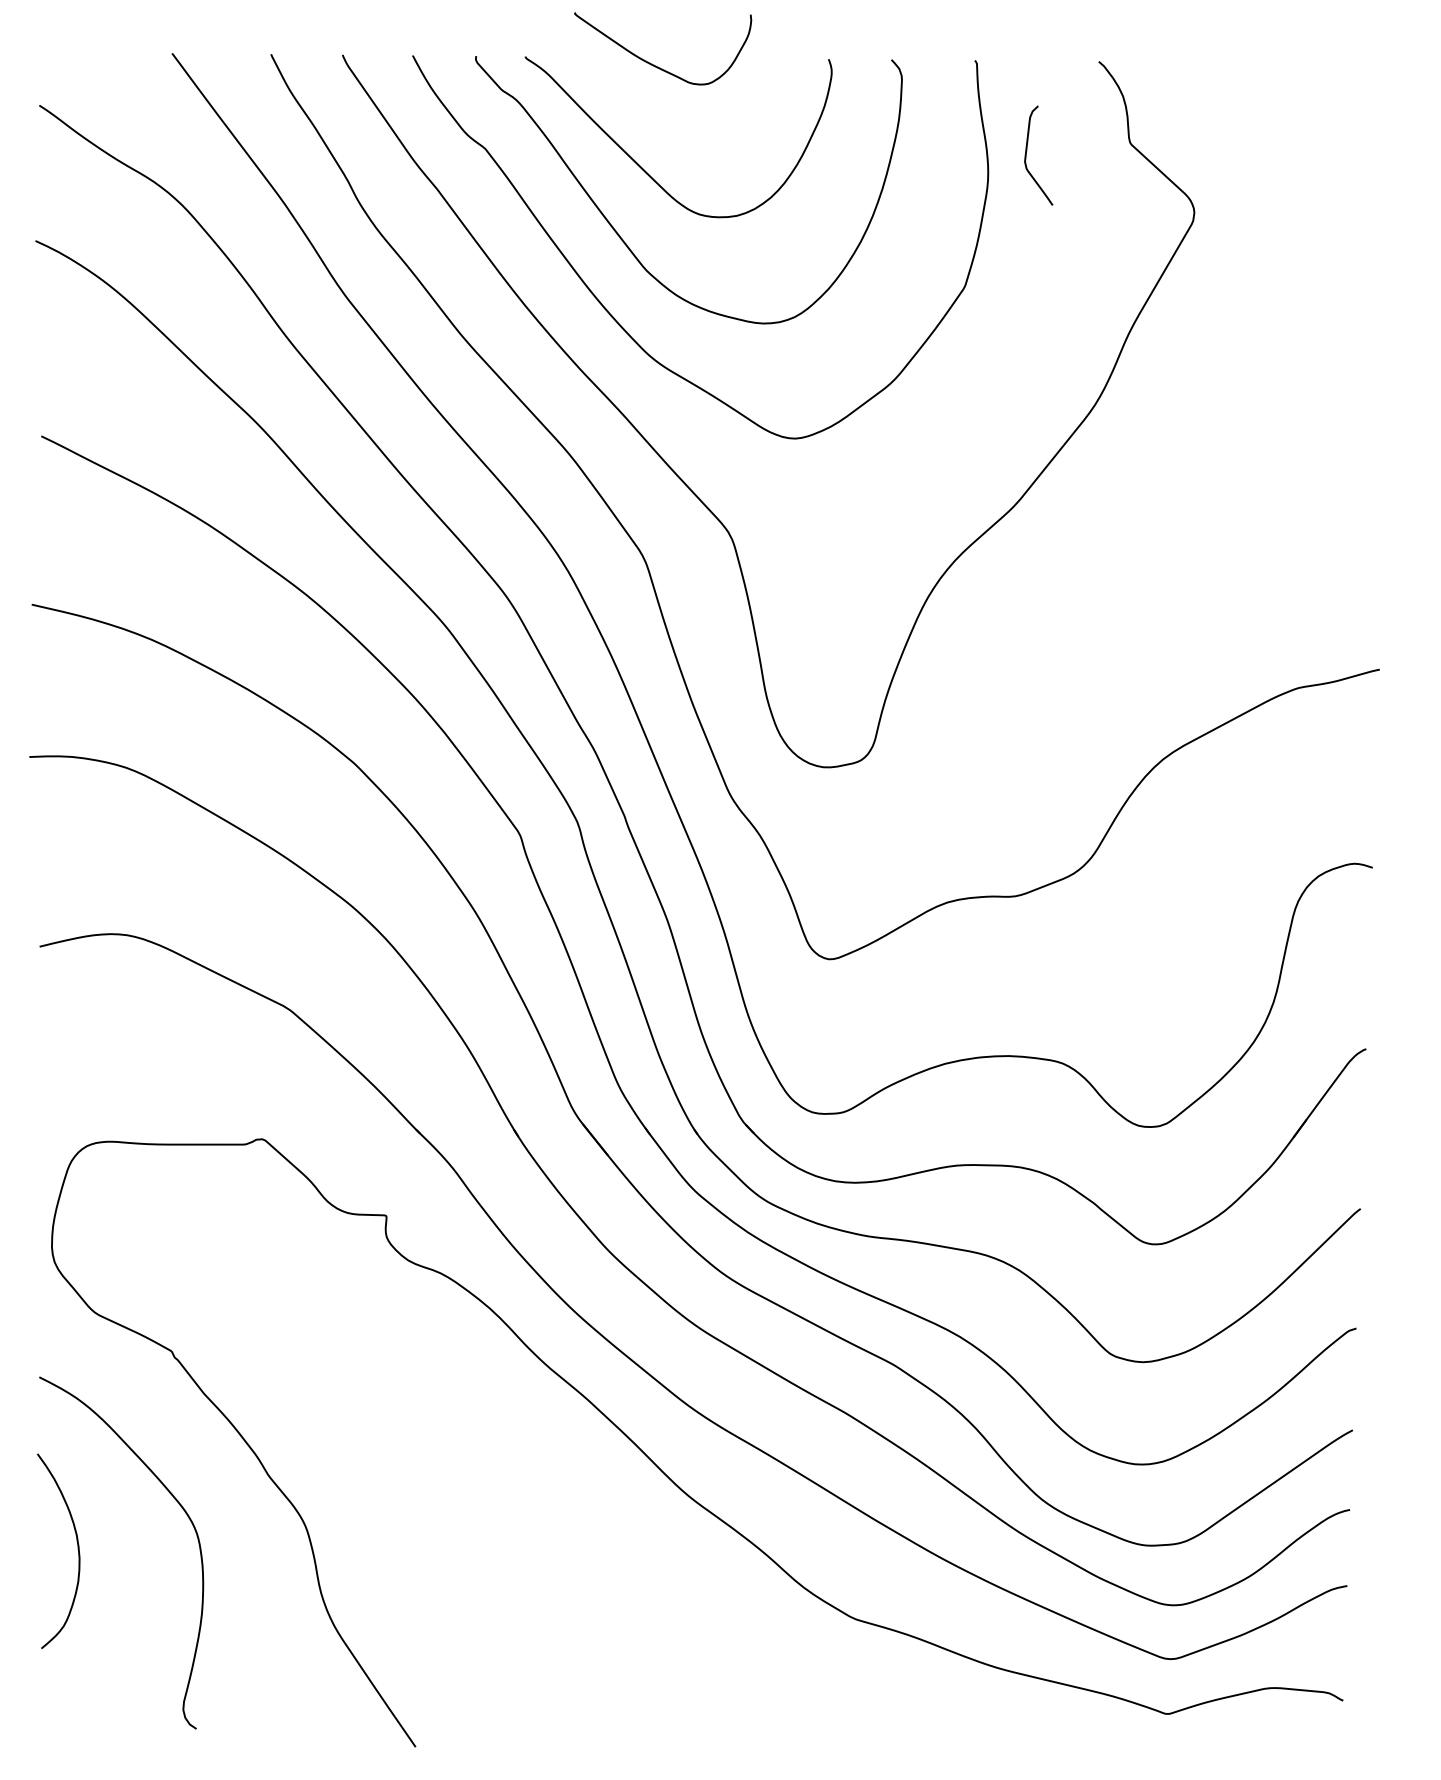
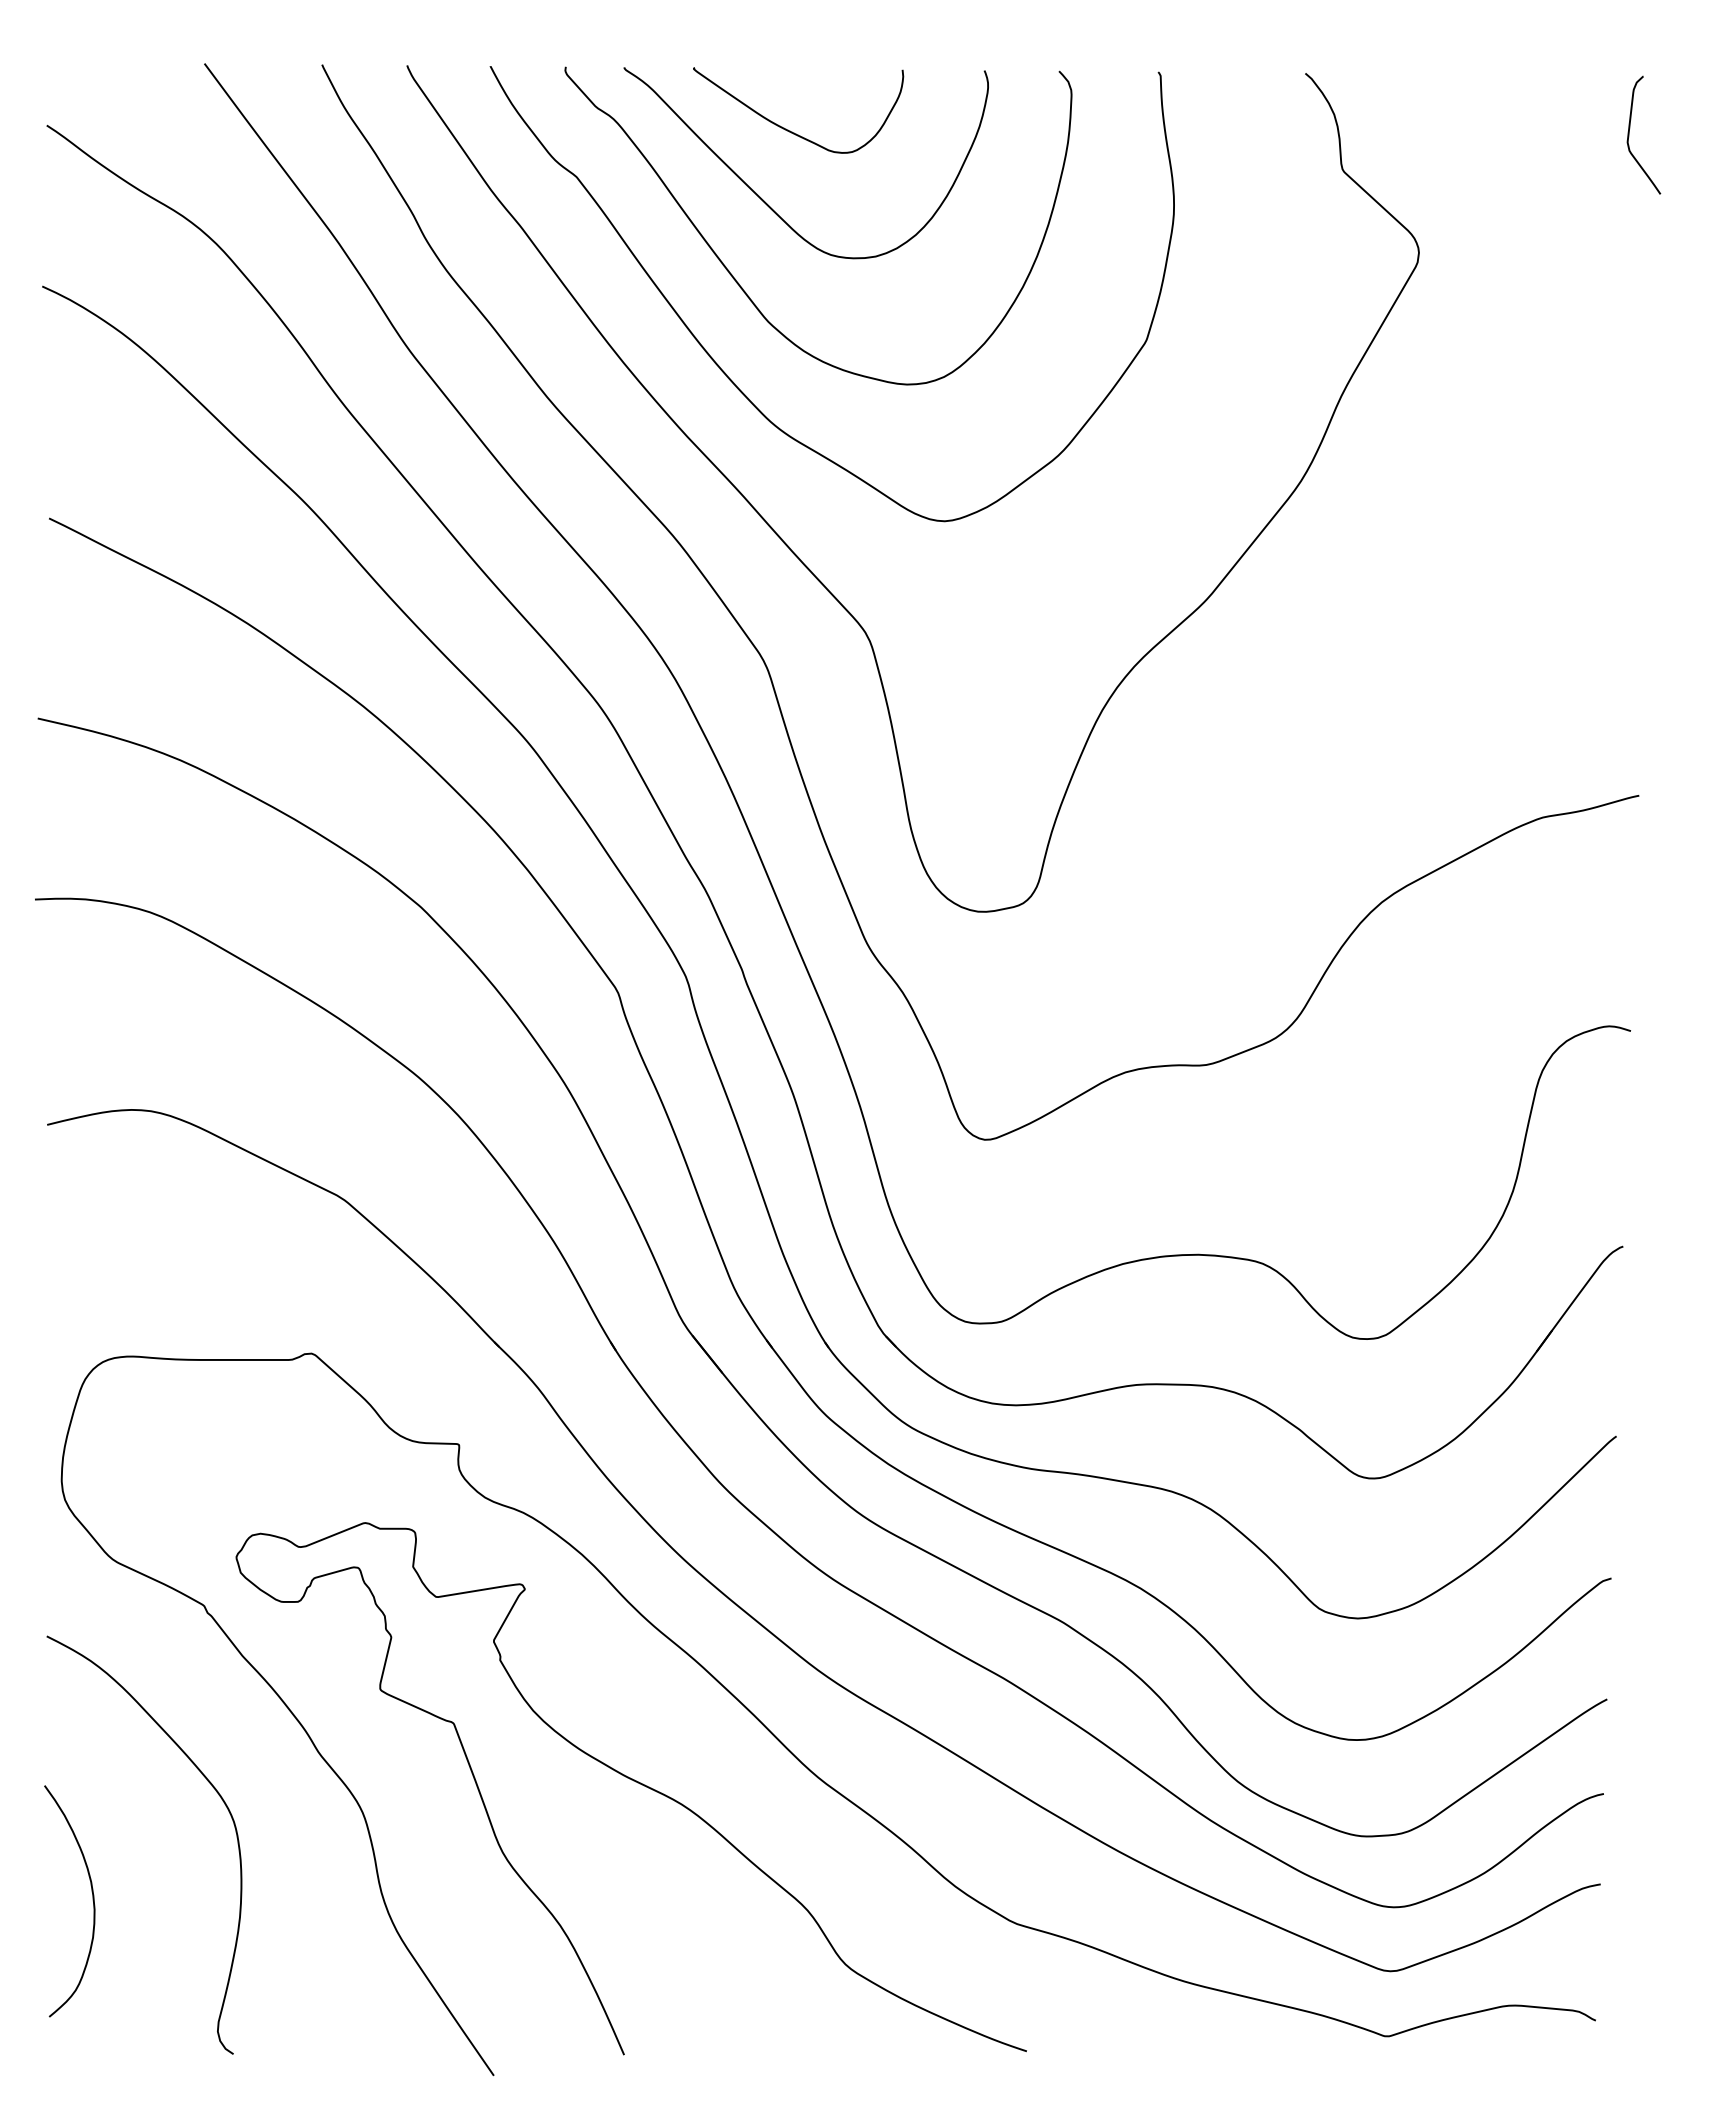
curve: (654, 64) -> (788, 129), moved
curve: (1027, 151) -> (1630, 130), moved
curve: (533, 1499) -> (633, 1781), added
curve: (77, 1549) -> (92, 1899), moved

